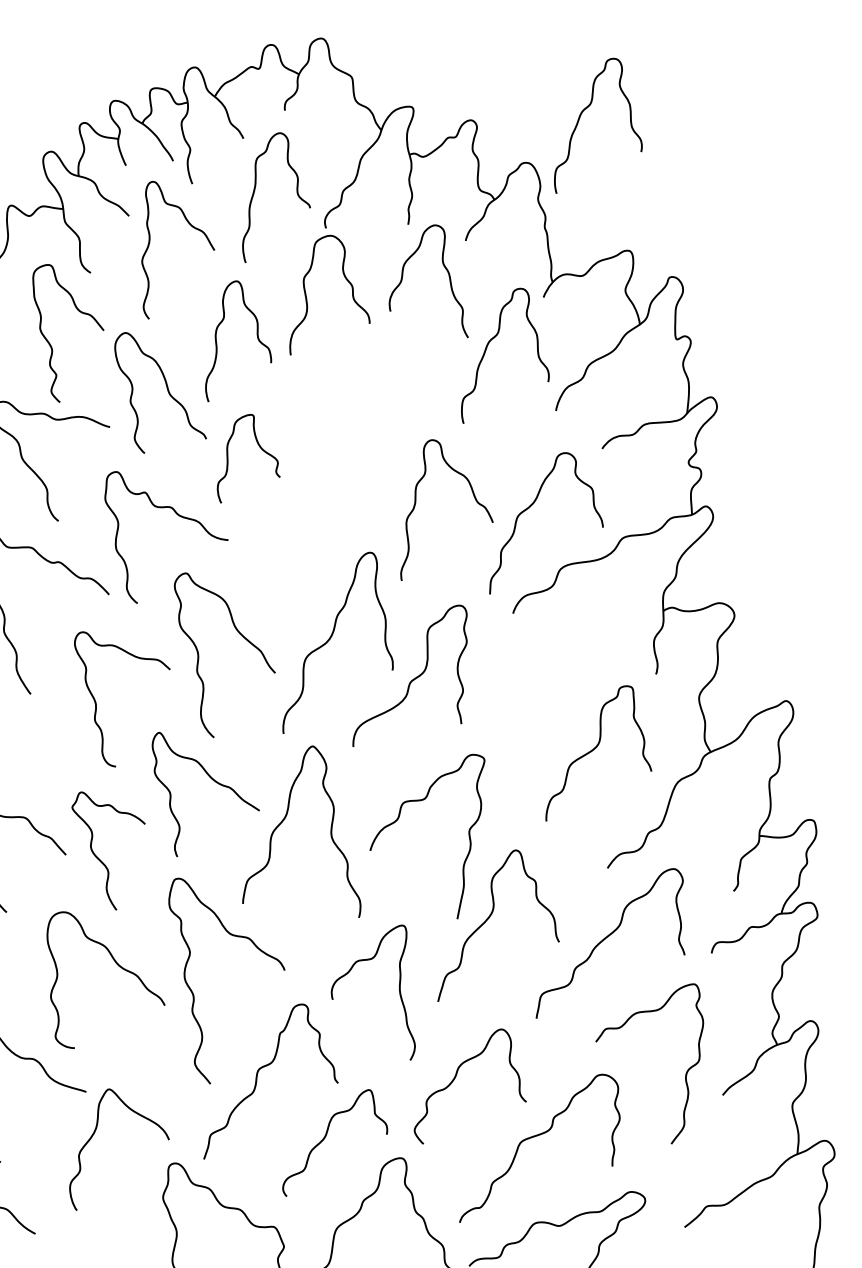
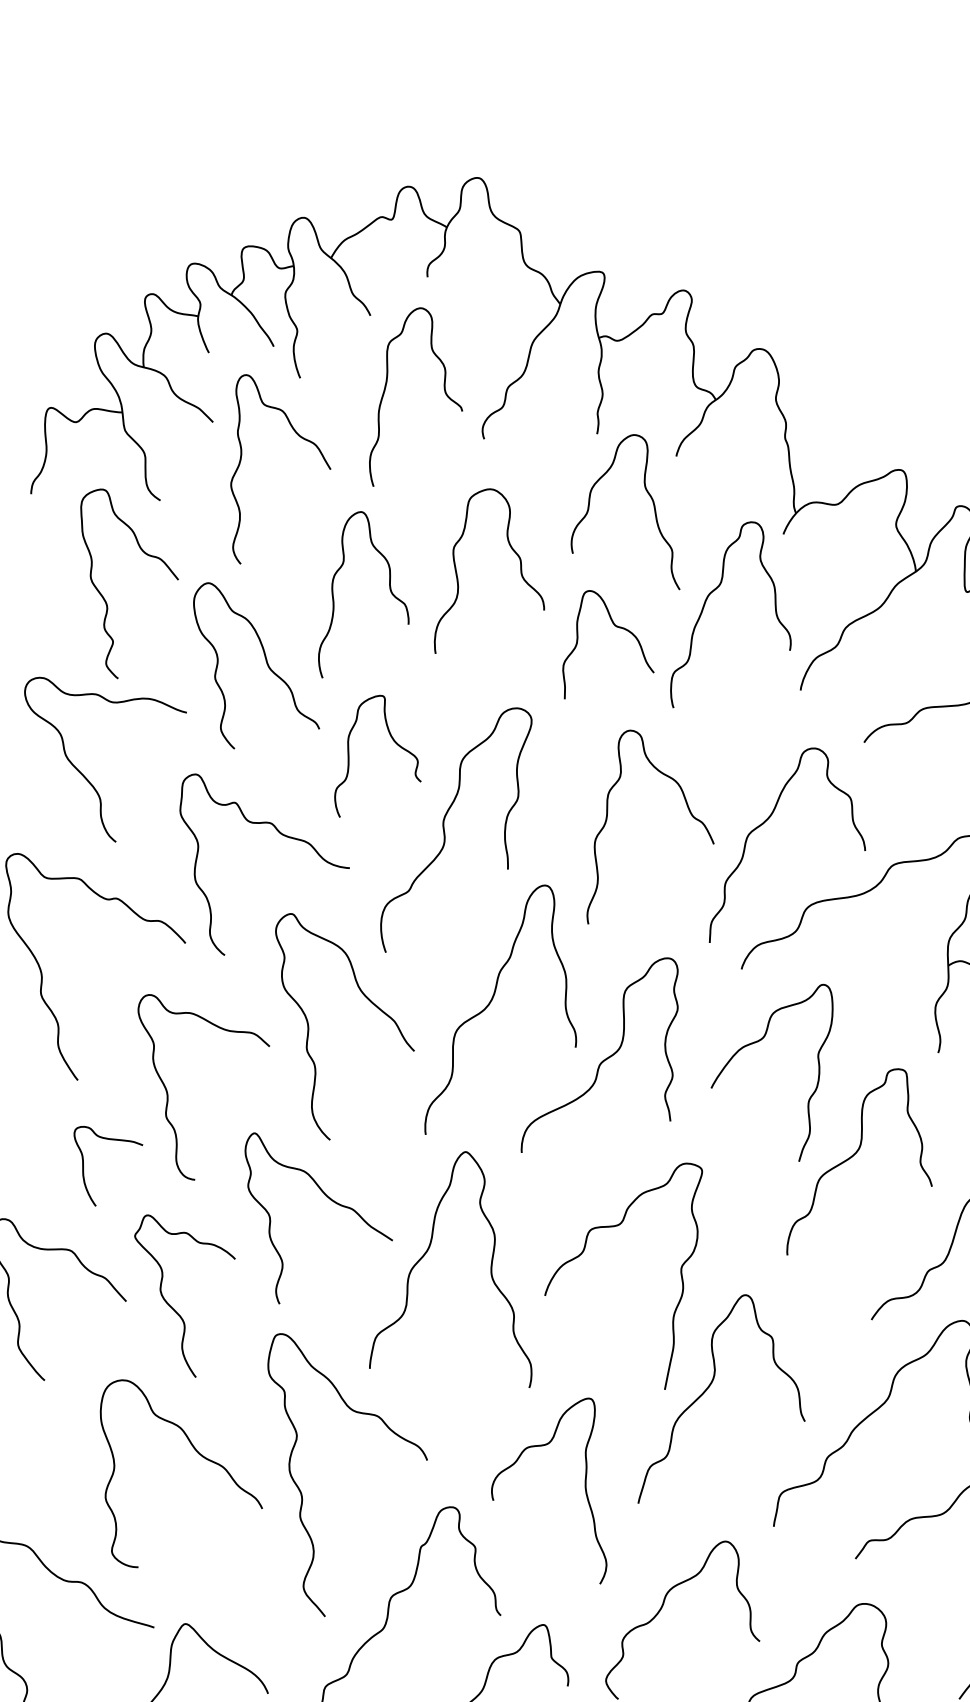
curve: (580, 118) -> (834, 287), removed
curve: (345, 279) -> (510, 549), moved
curve: (422, 365) -> (616, 627), added
curve: (298, 515) -> (446, 834), added
curve: (524, 667) -> (757, 1043), added
curve: (35, 756) -> (84, 1165), added

